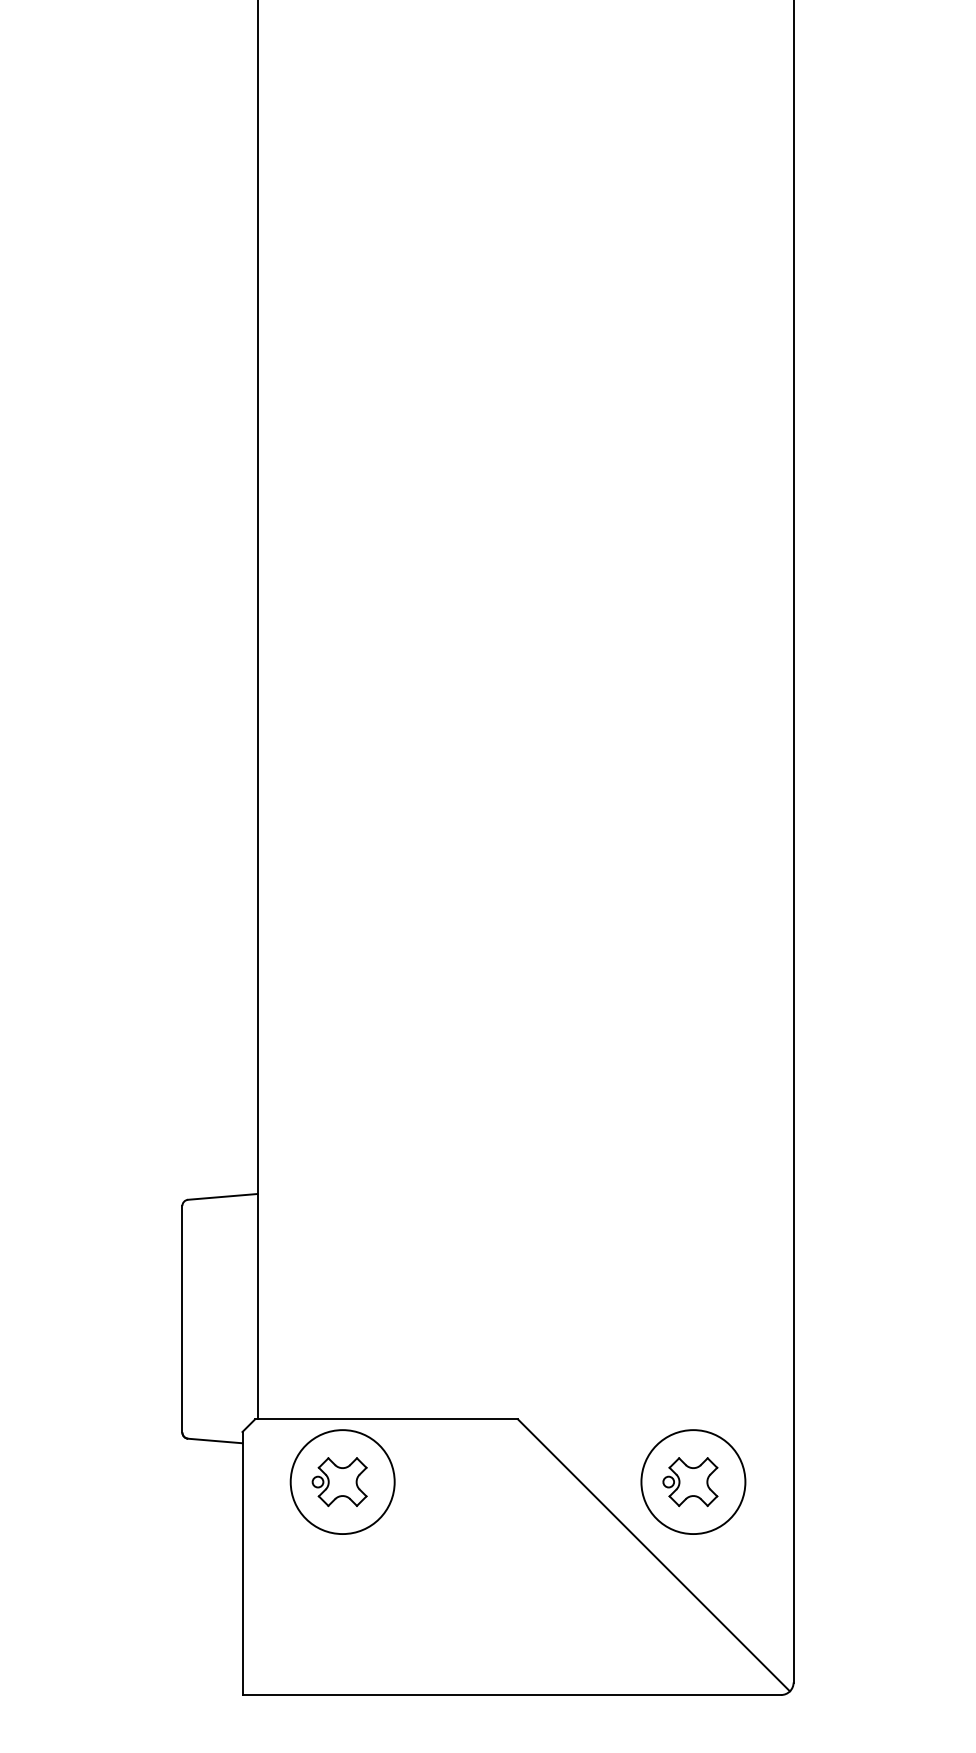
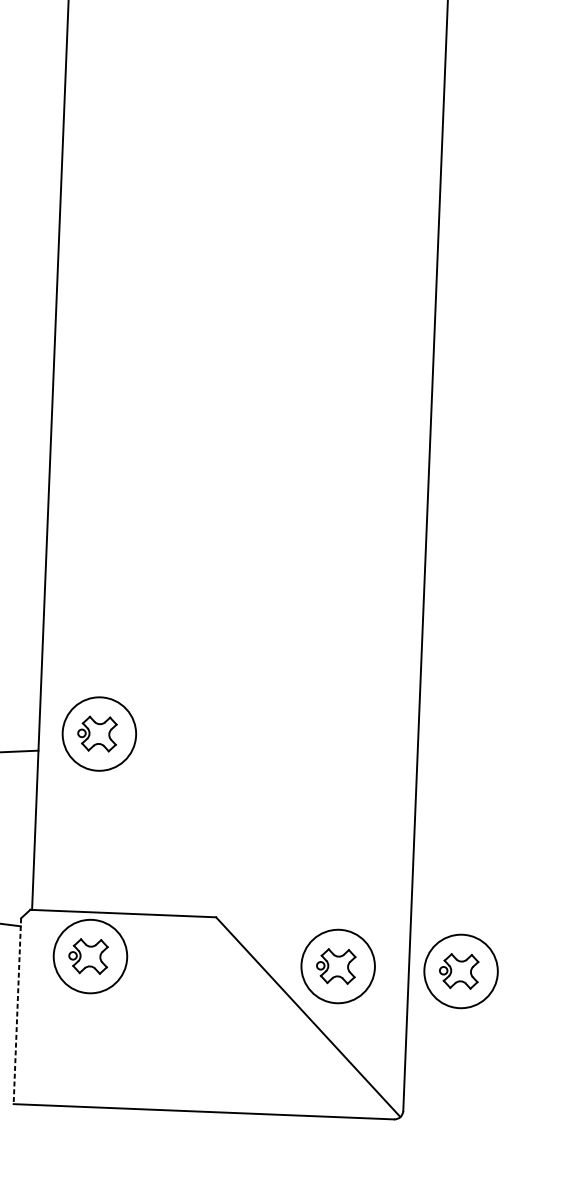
part: (342, 1166) -> (99, 733), added
part: (867, 1481) -> (461, 971), added
line: (242, 1563) -> (17, 1011), solid -> dashed

